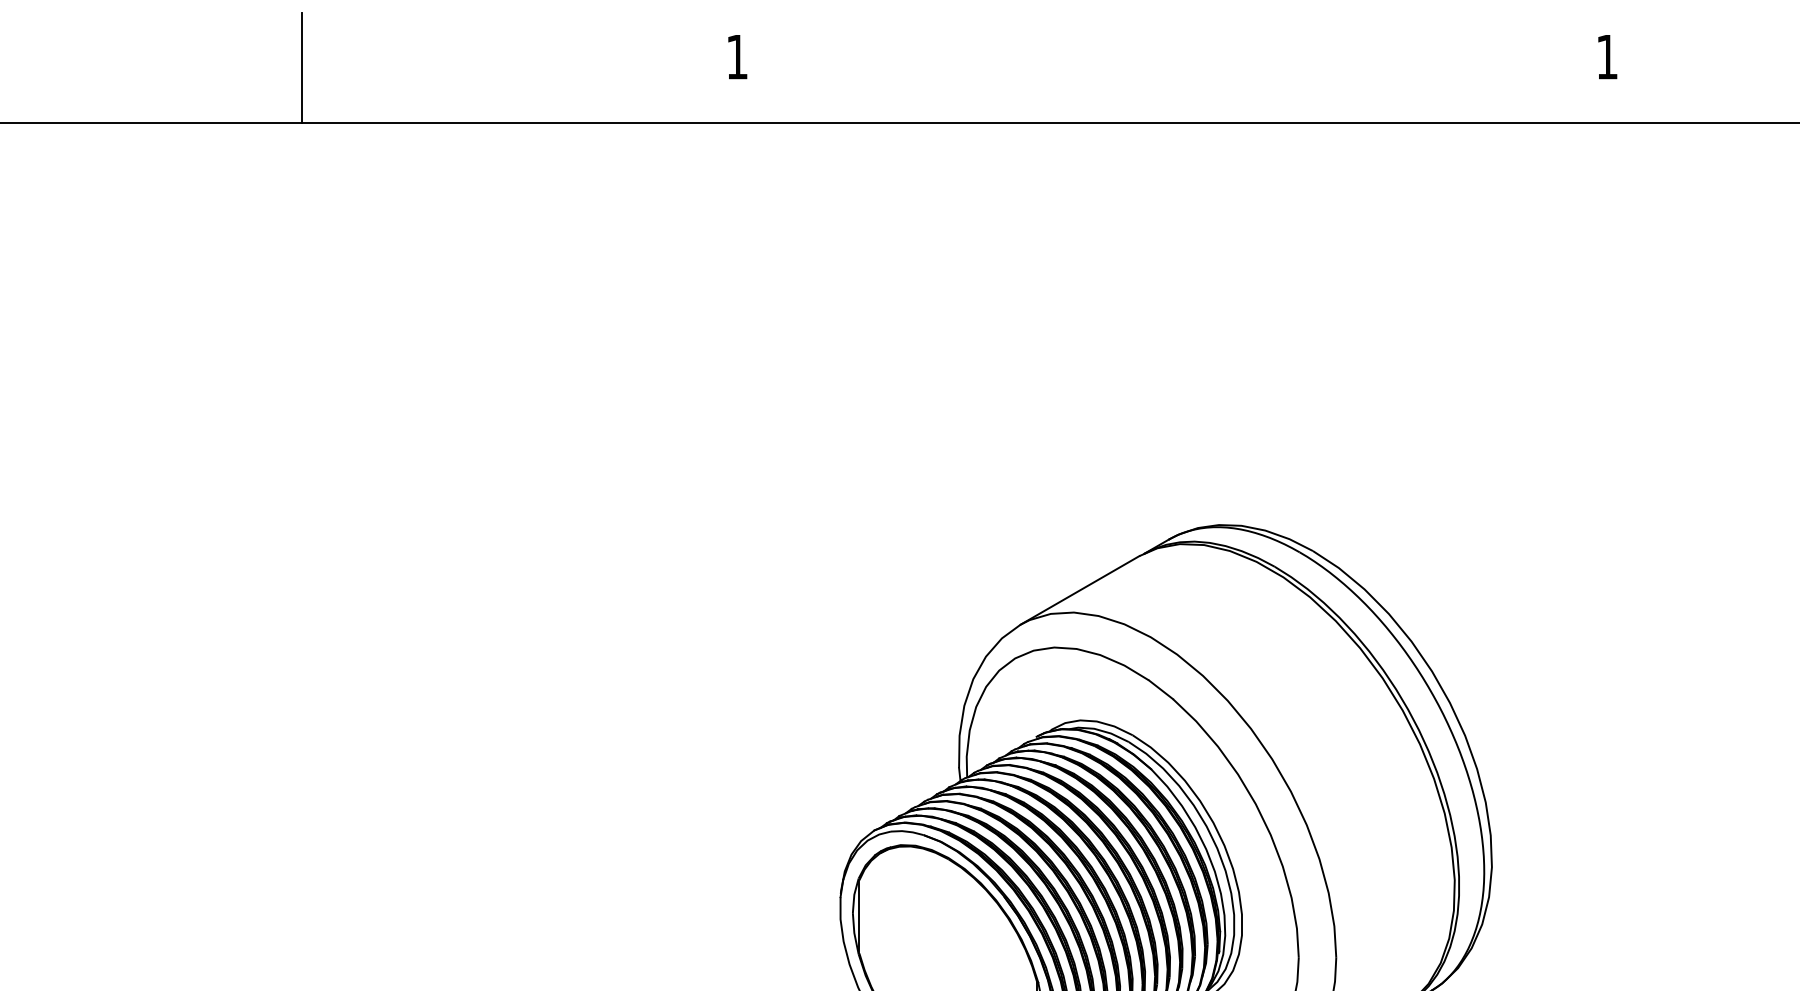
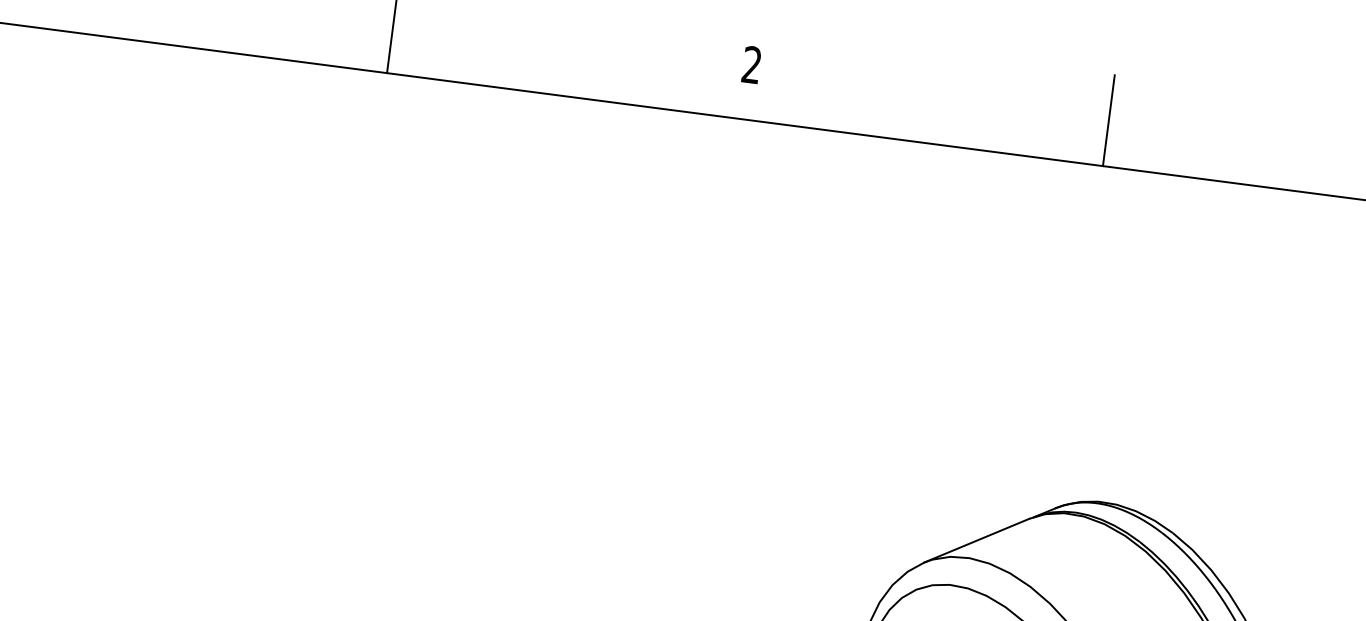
text: (736, 56) -> (751, 64), 1 -> 2
line: (1172, 67) -> (1109, 120), added

